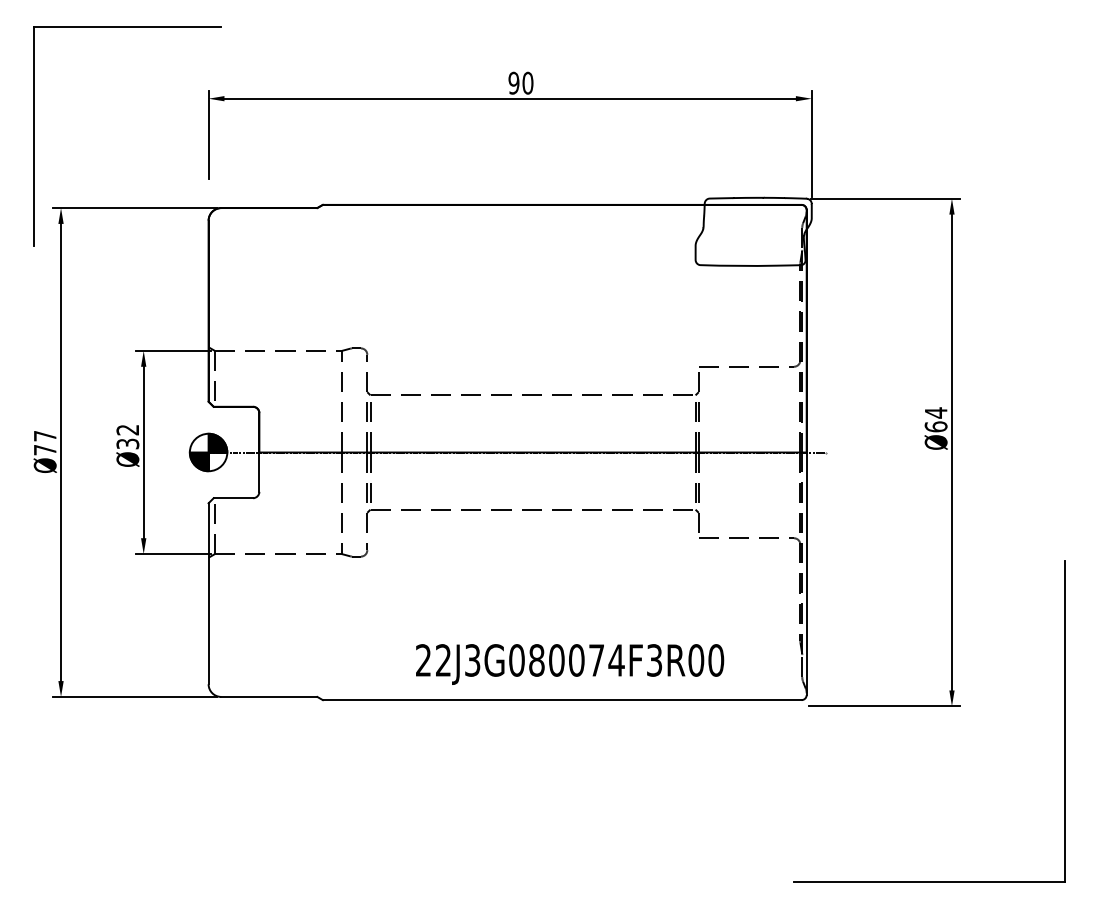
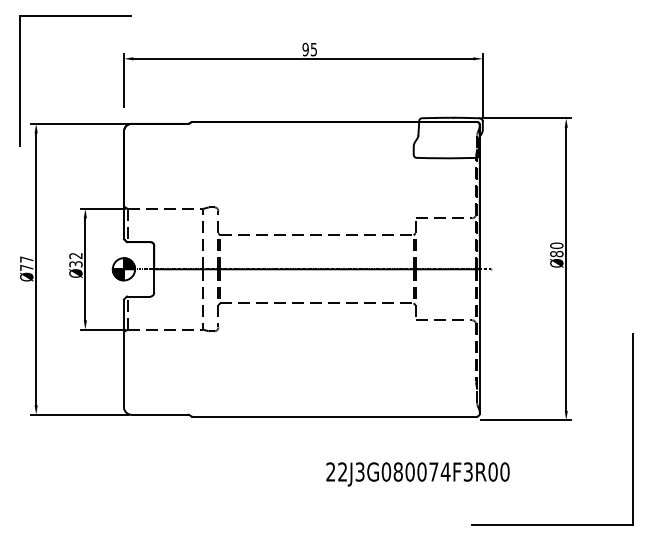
text: (527, 83) -> (313, 49), 90 -> 95
text: (935, 419) -> (556, 249), Ø64 -> Ø80
text: (569, 664) -> (417, 474), moved

